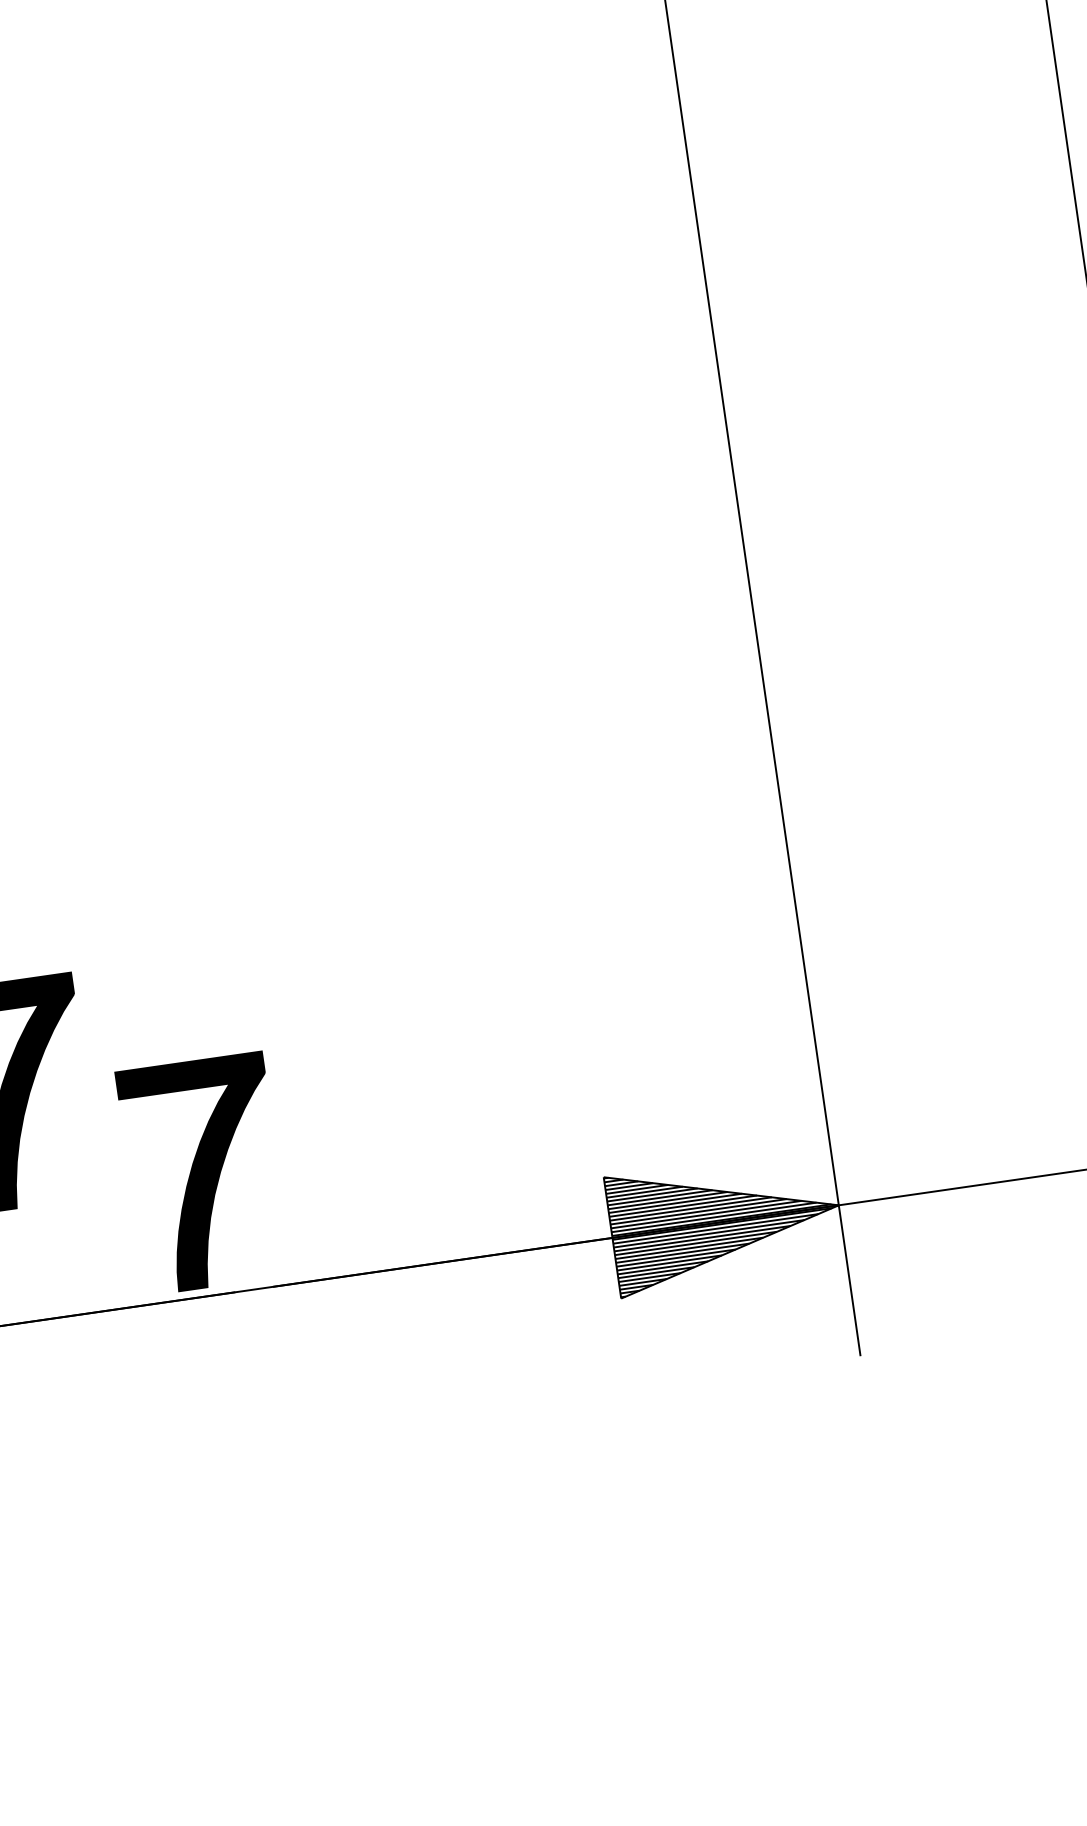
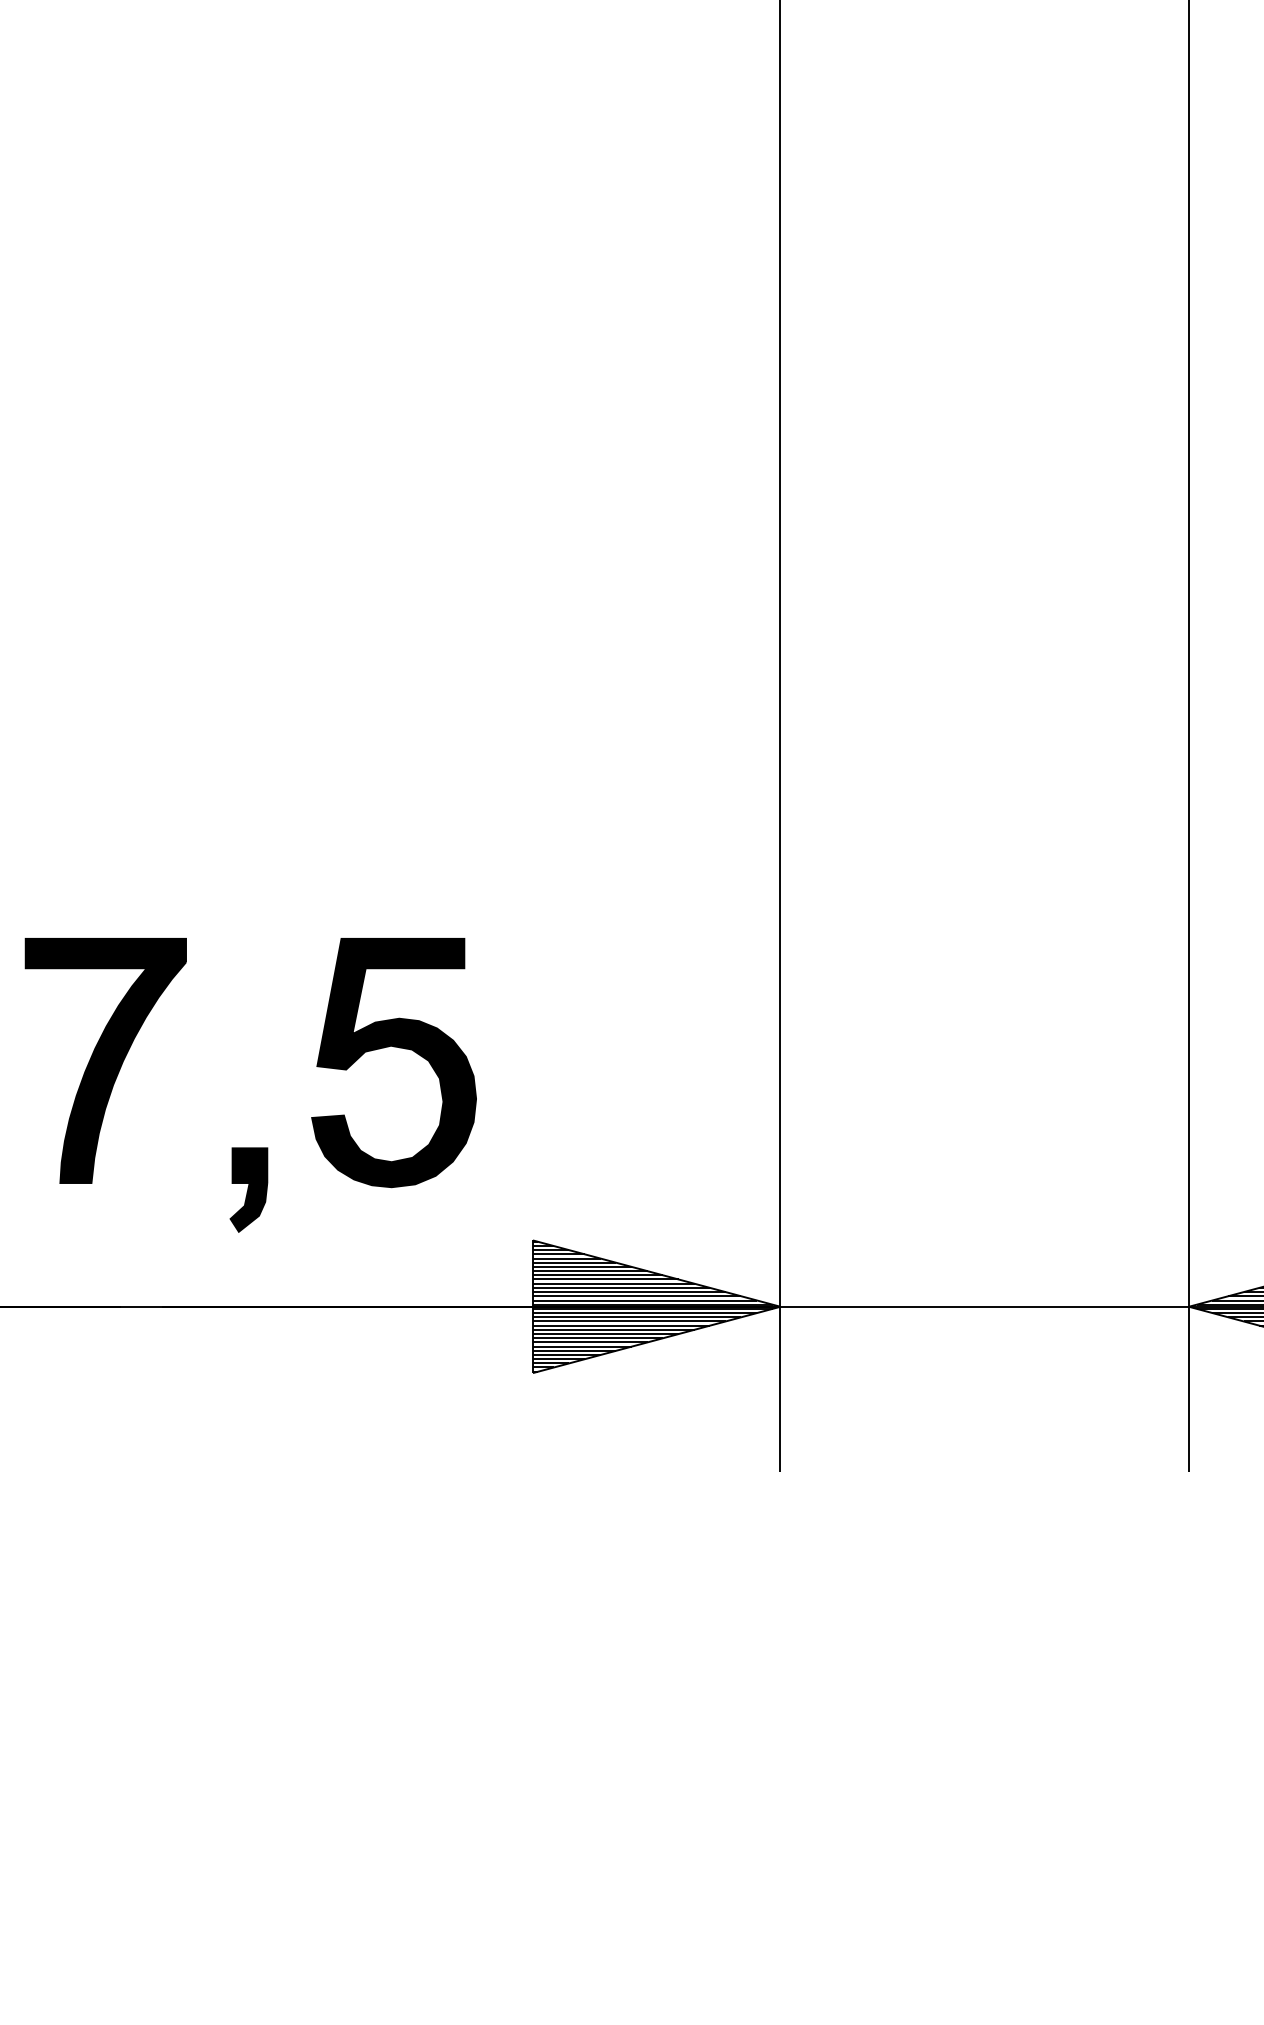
part: (450, 1019) -> (393, 1047), added
part: (336, 1168) -> (248, 1189), added
part: (204, 1173) -> (105, 1060), moved

